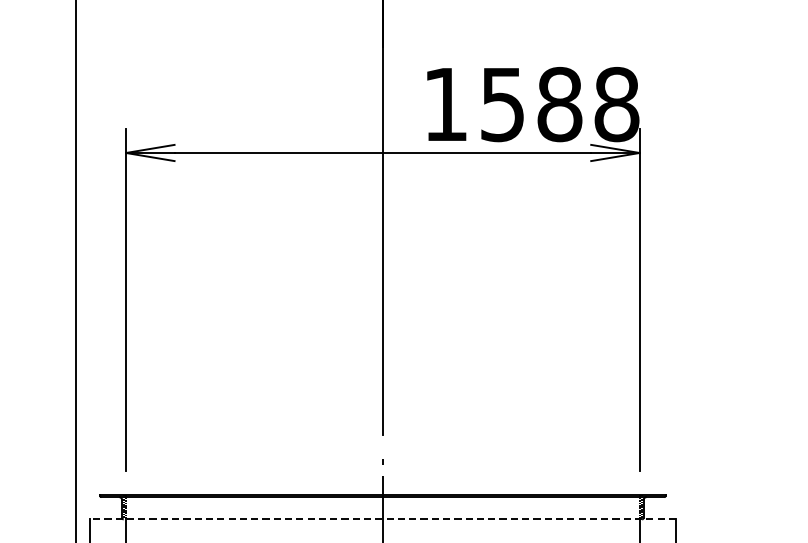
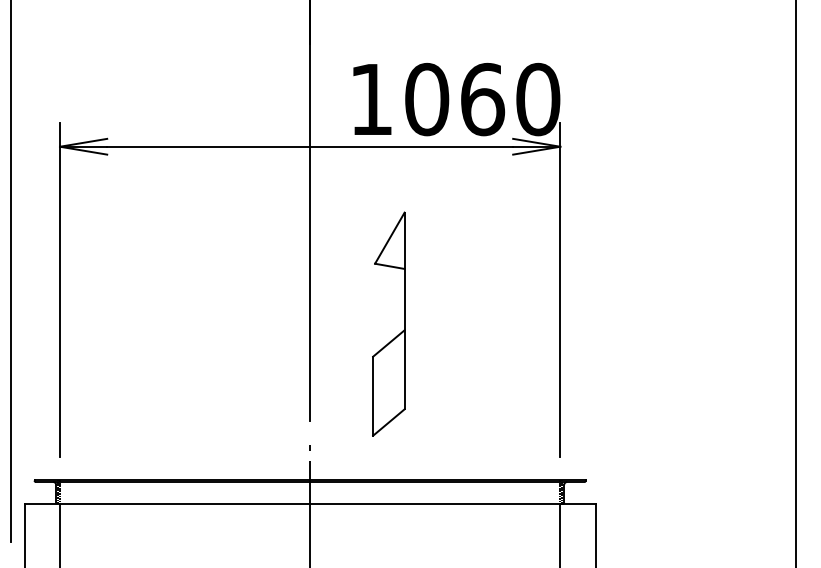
text: (559, 104) -> (482, 99), 1588 -> 1060
part: (471, 346) -> (396, 335), added
line: (383, 519) -> (310, 503), dashed -> solid

